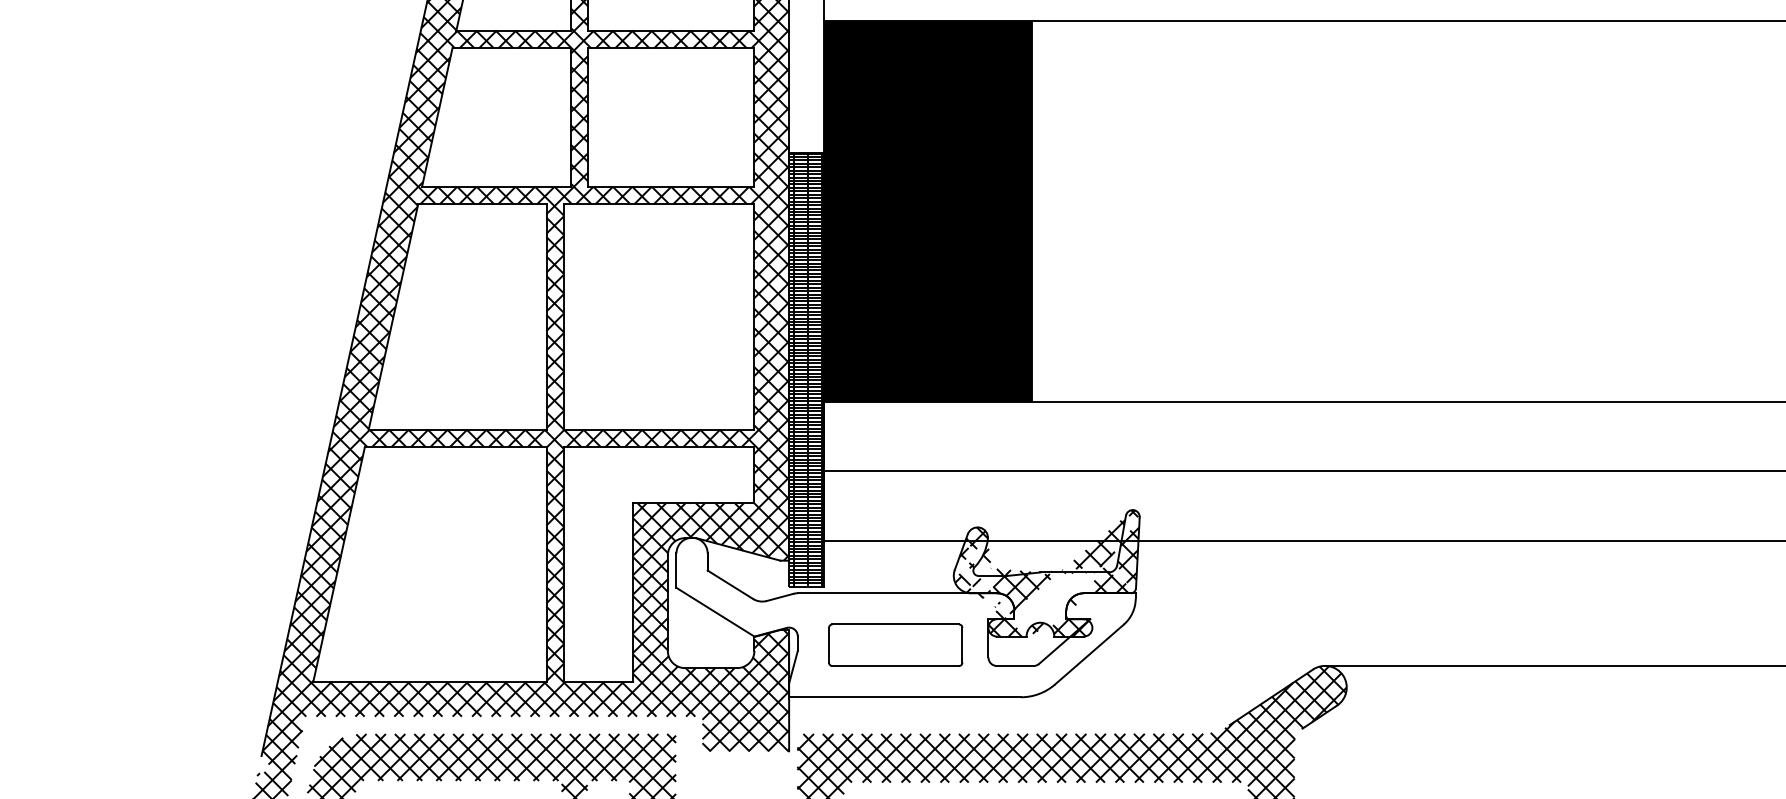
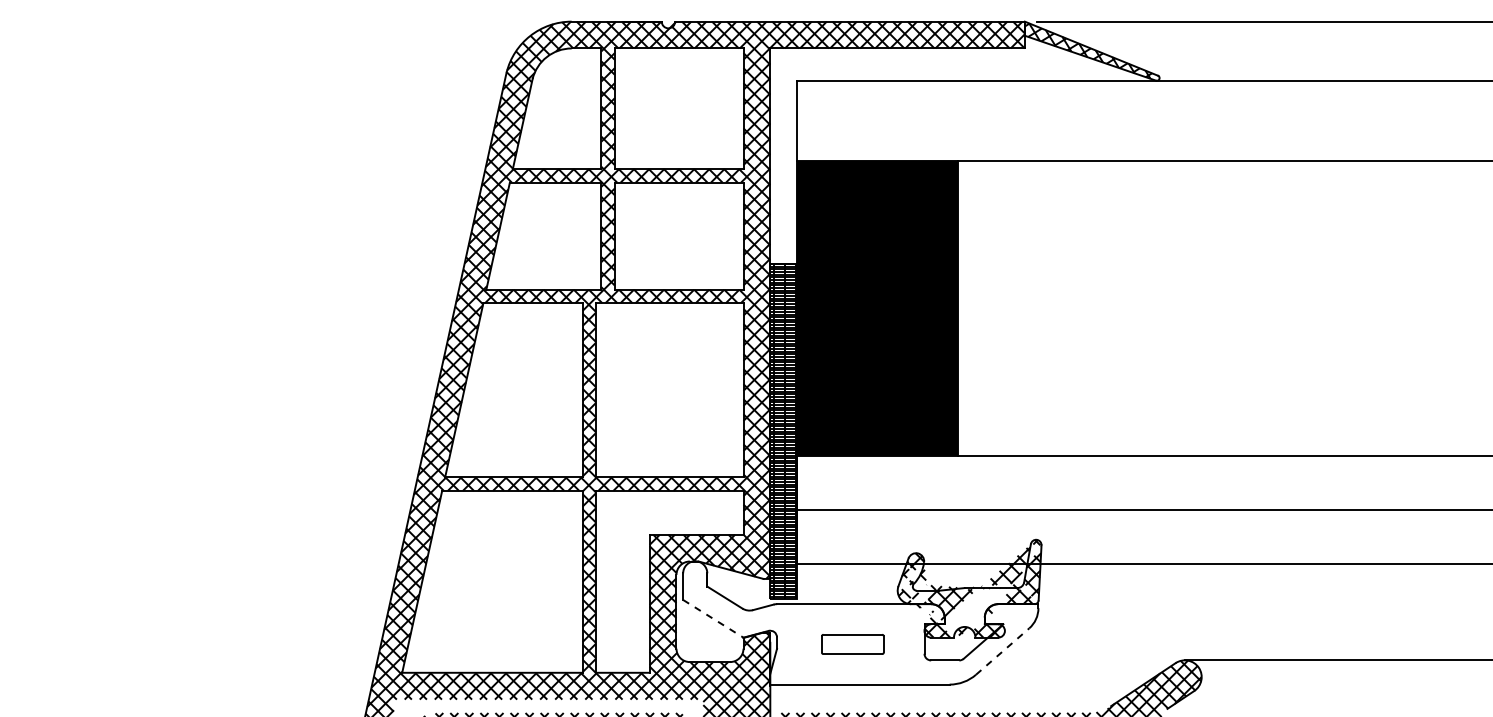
line: (715, 611) -> (713, 618), solid -> dashed
part: (895, 645) -> (852, 644), size x0.6
line: (1090, 654) -> (1003, 651), solid -> dashed

